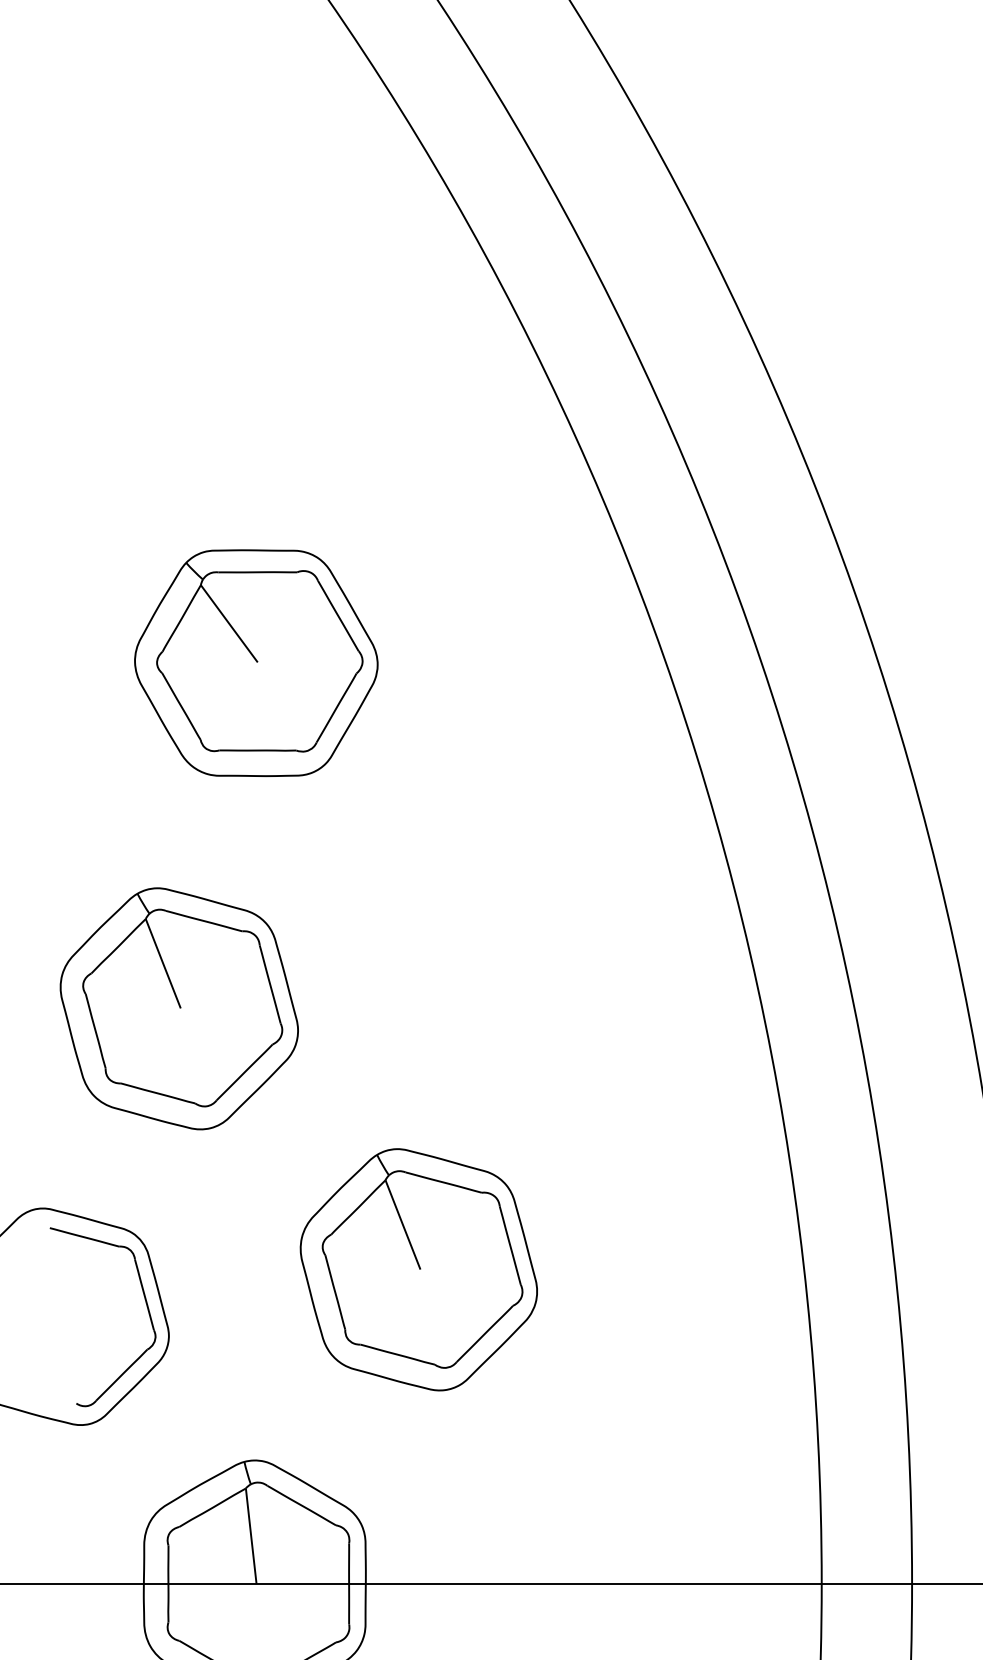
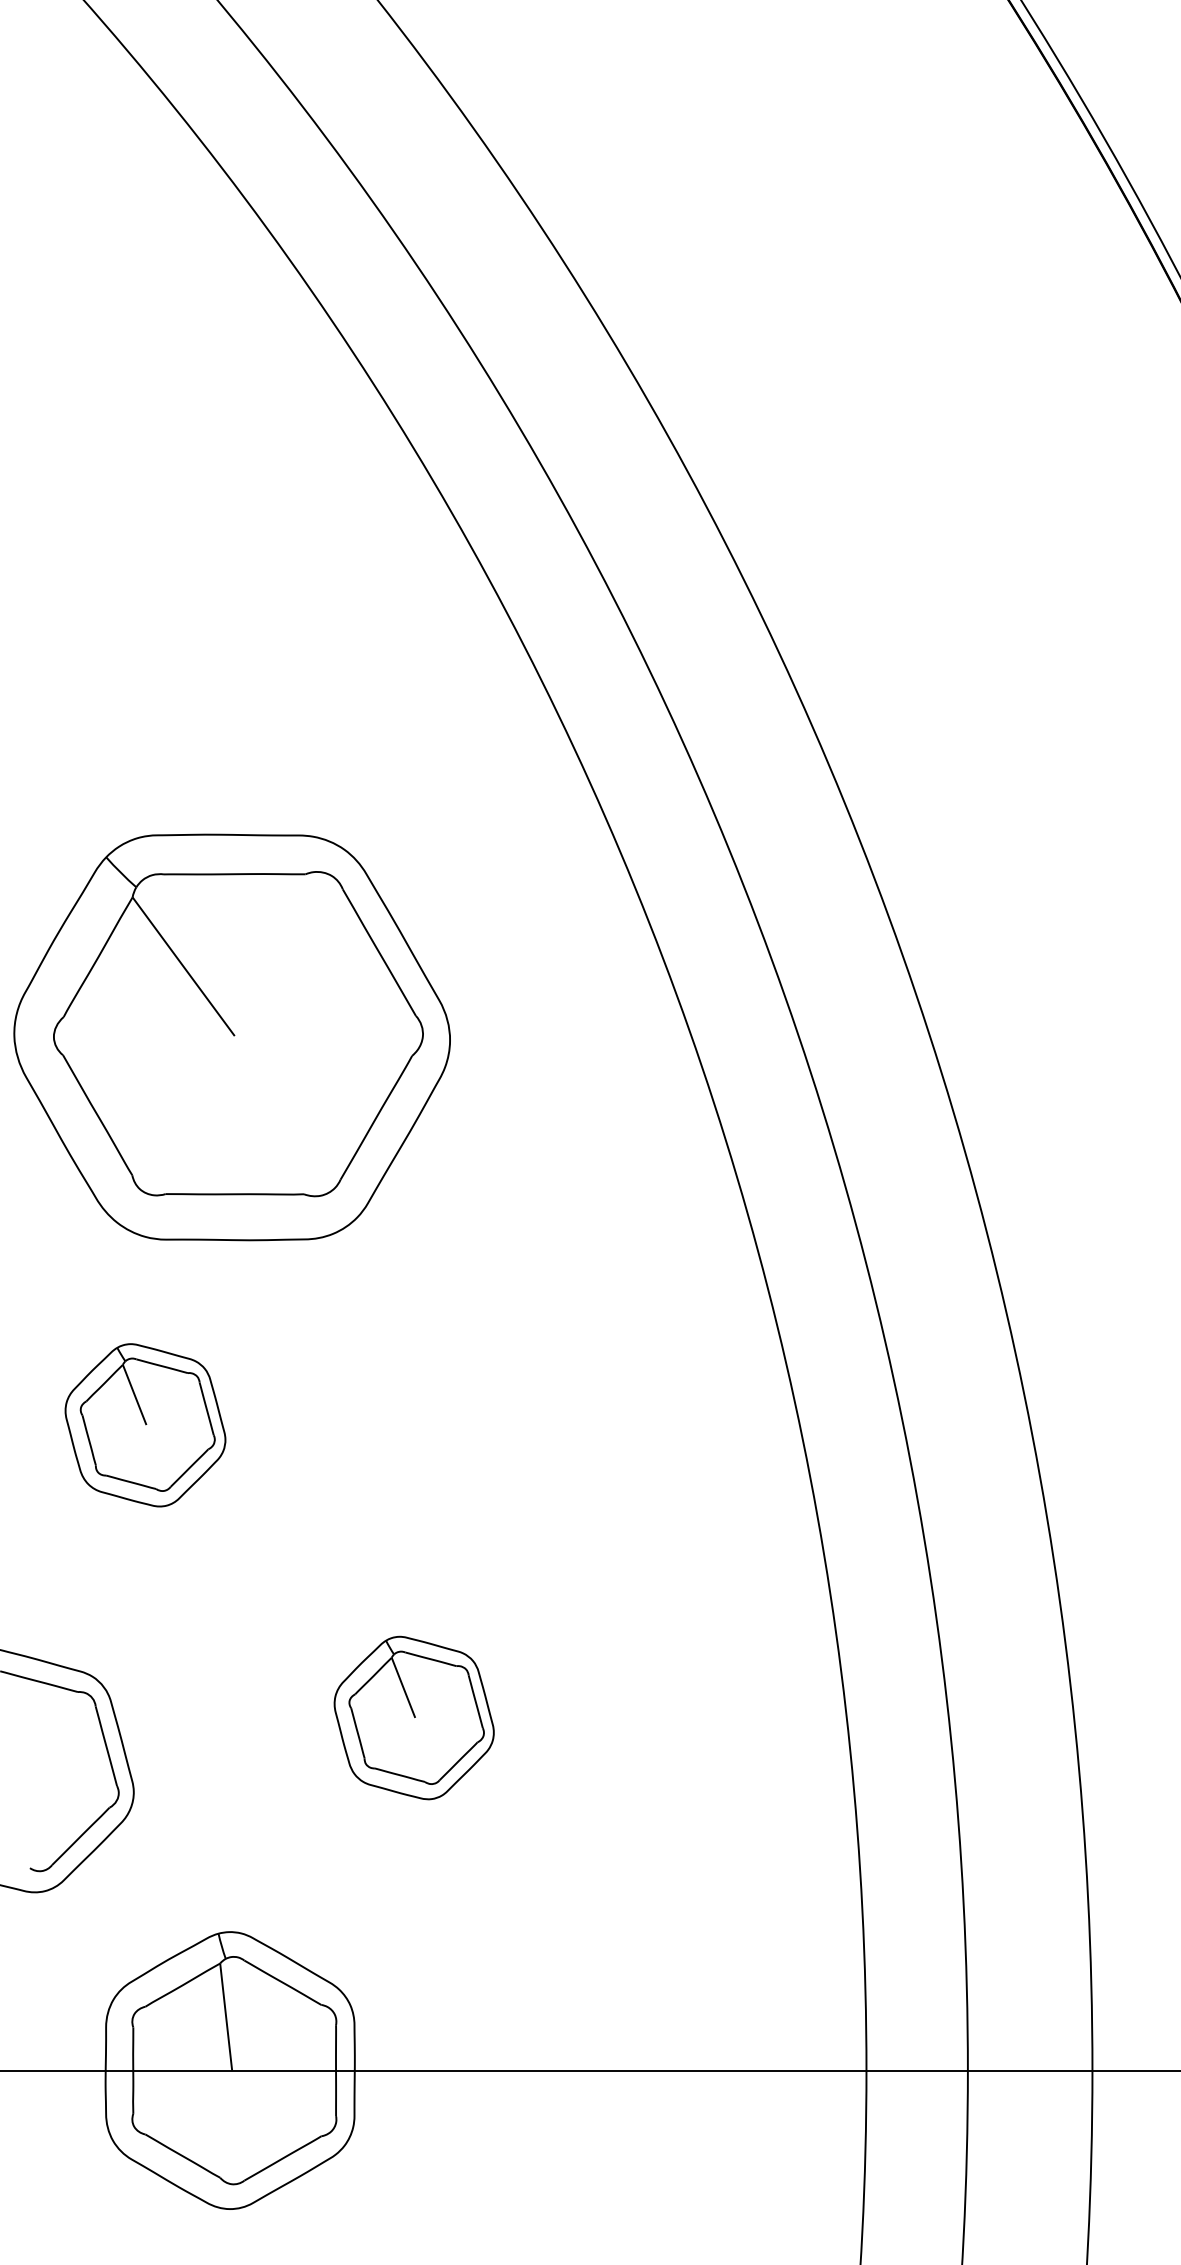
part: (255, 662) -> (231, 1036), size x1.6
part: (179, 1009) -> (145, 1425), size x0.6
part: (418, 1269) -> (413, 1717), size x0.6

